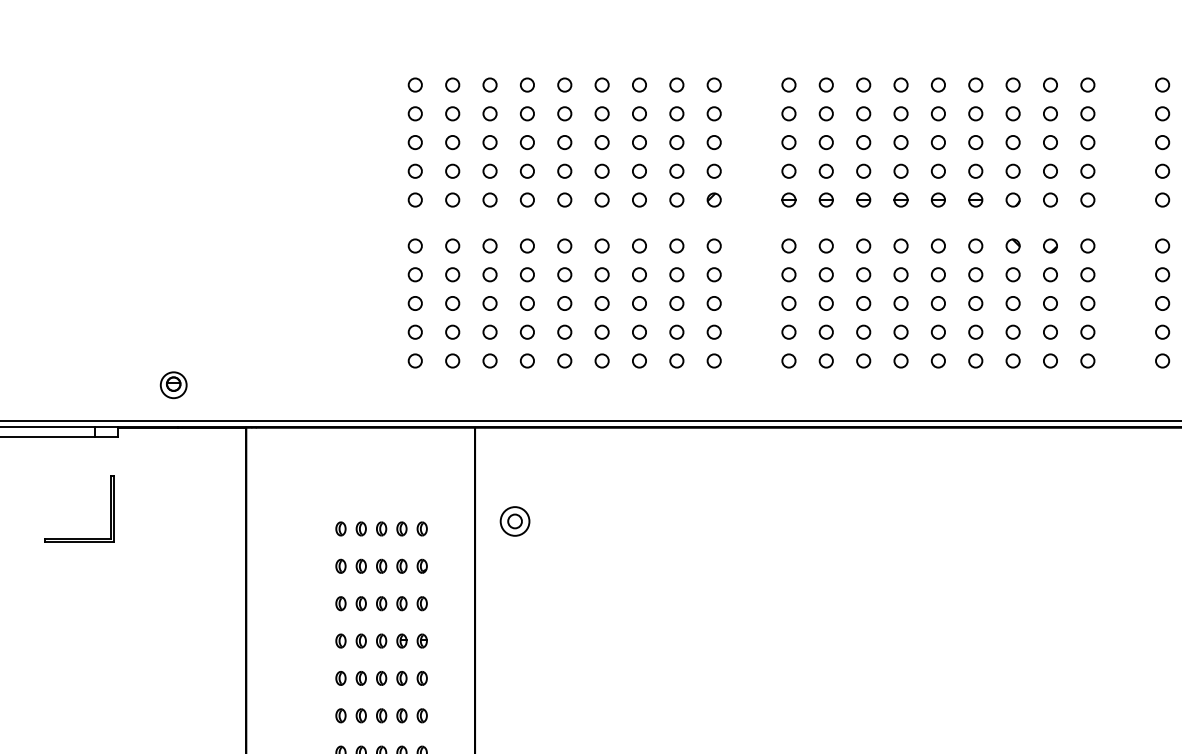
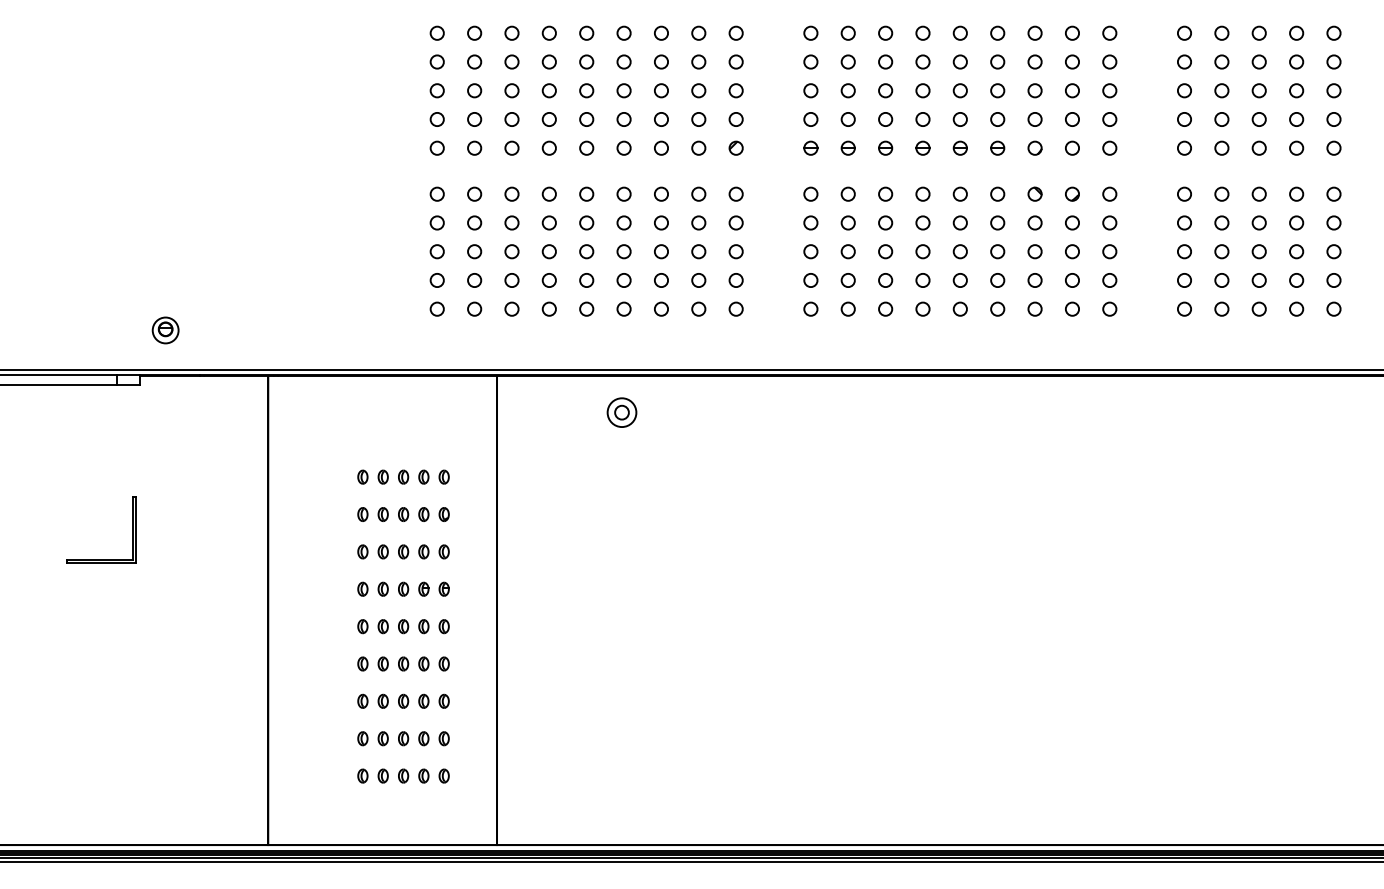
part: (173, 385) -> (165, 330), moved
part: (514, 521) -> (621, 412), moved
part: (79, 538) -> (101, 559), moved

